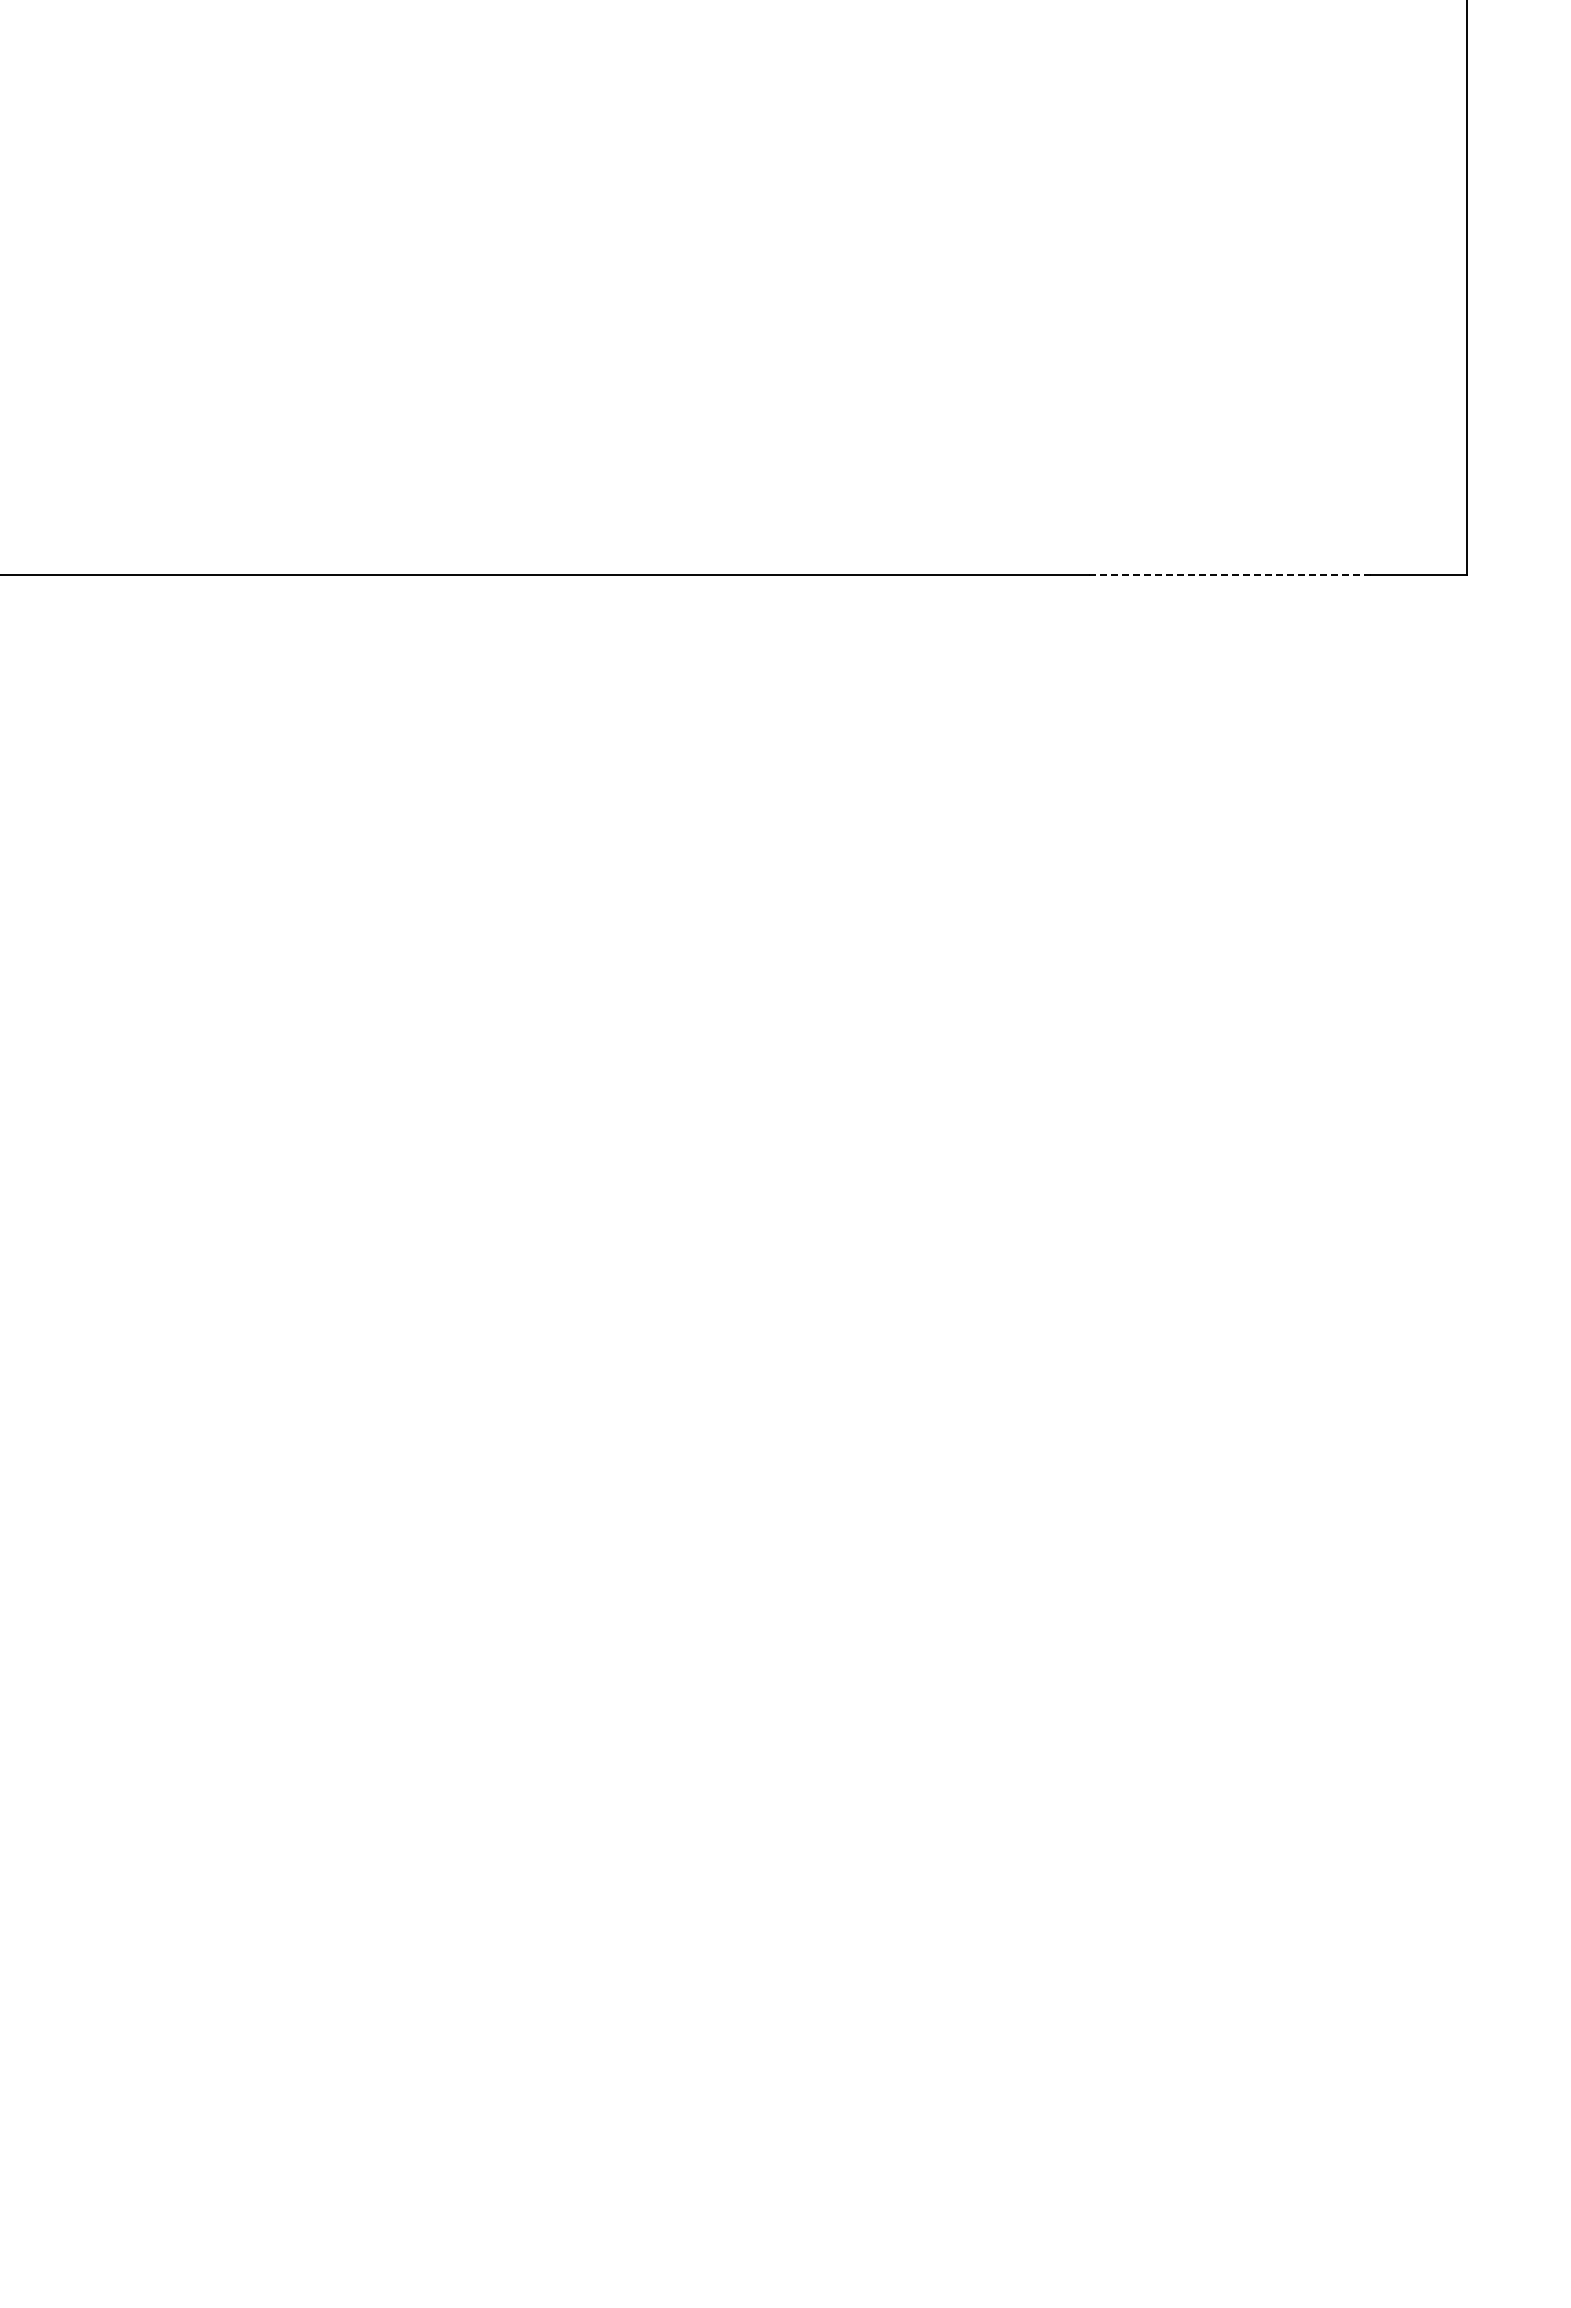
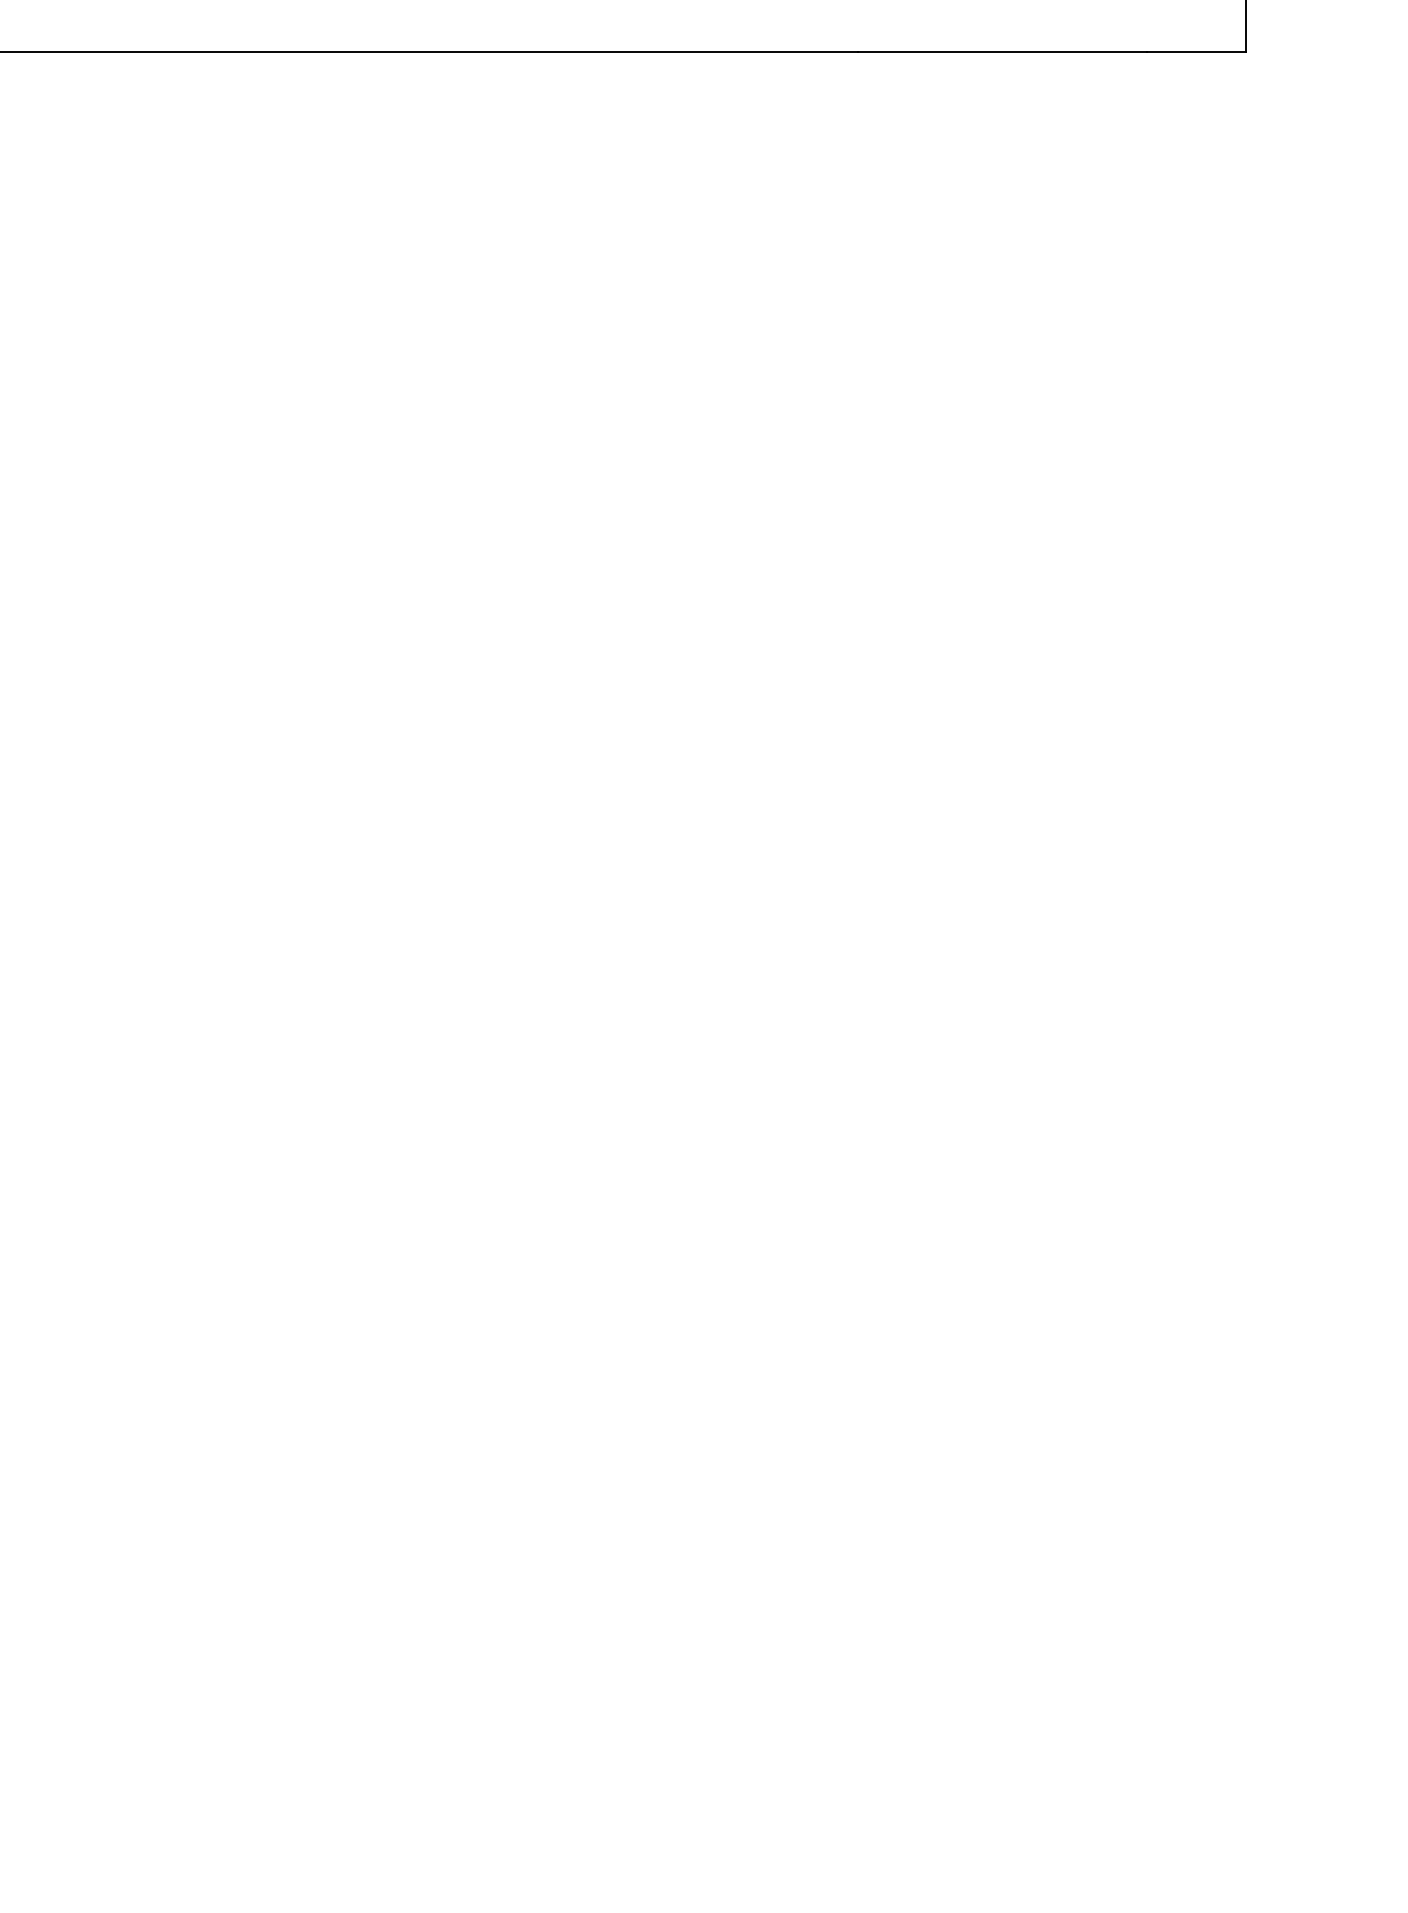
line: (1229, 575) -> (1002, 51), dashed -> solid

